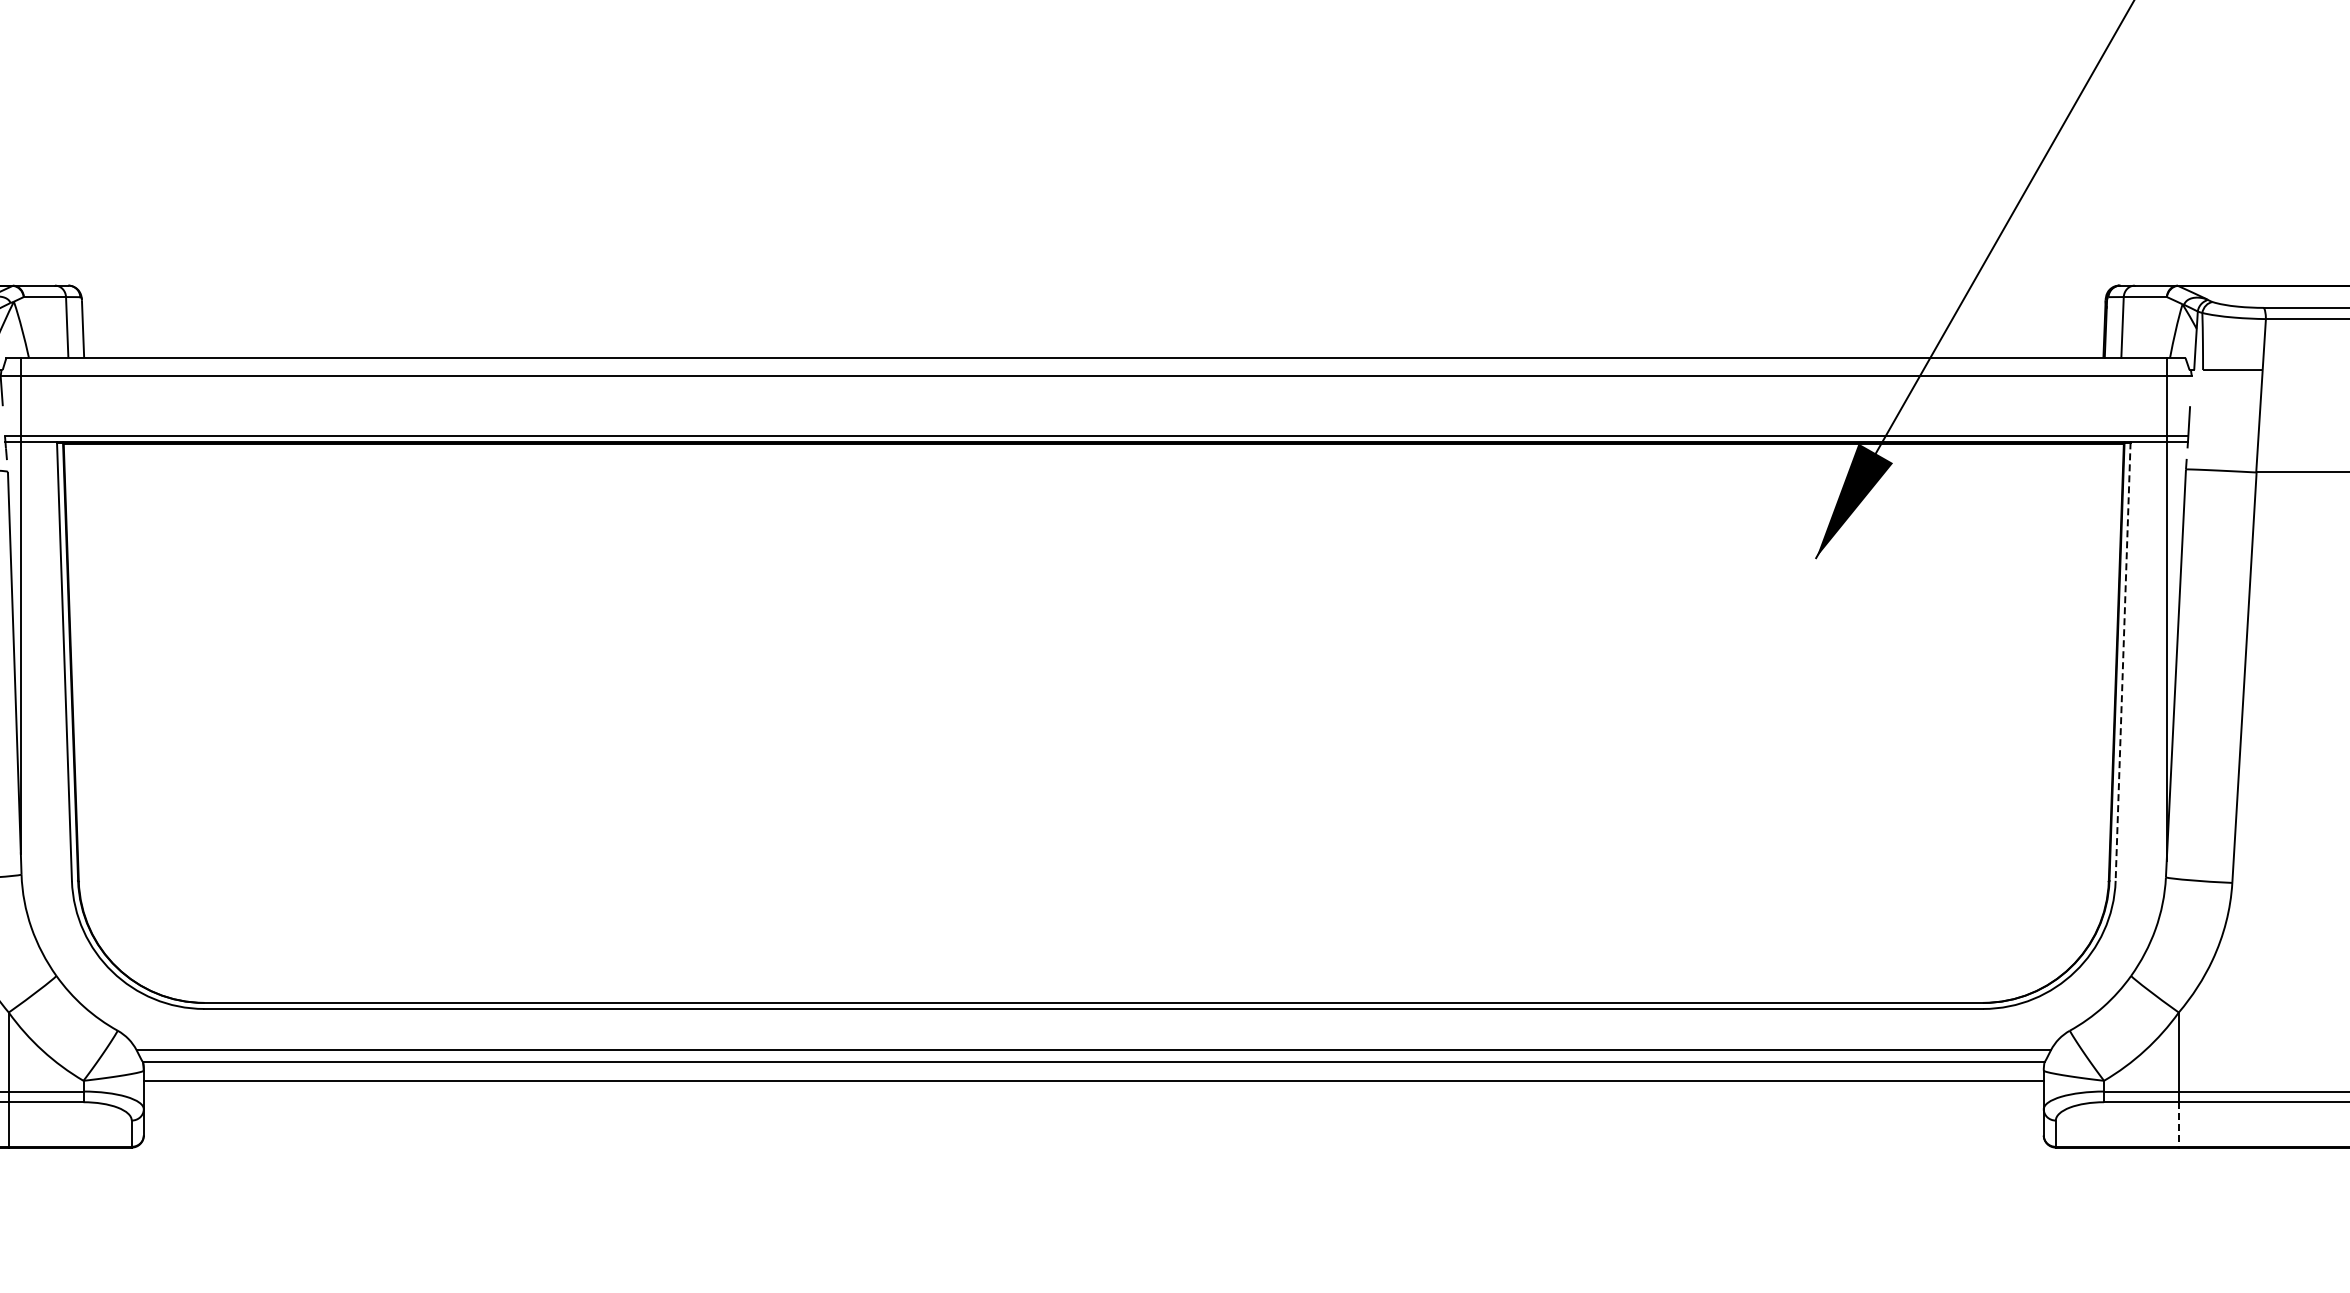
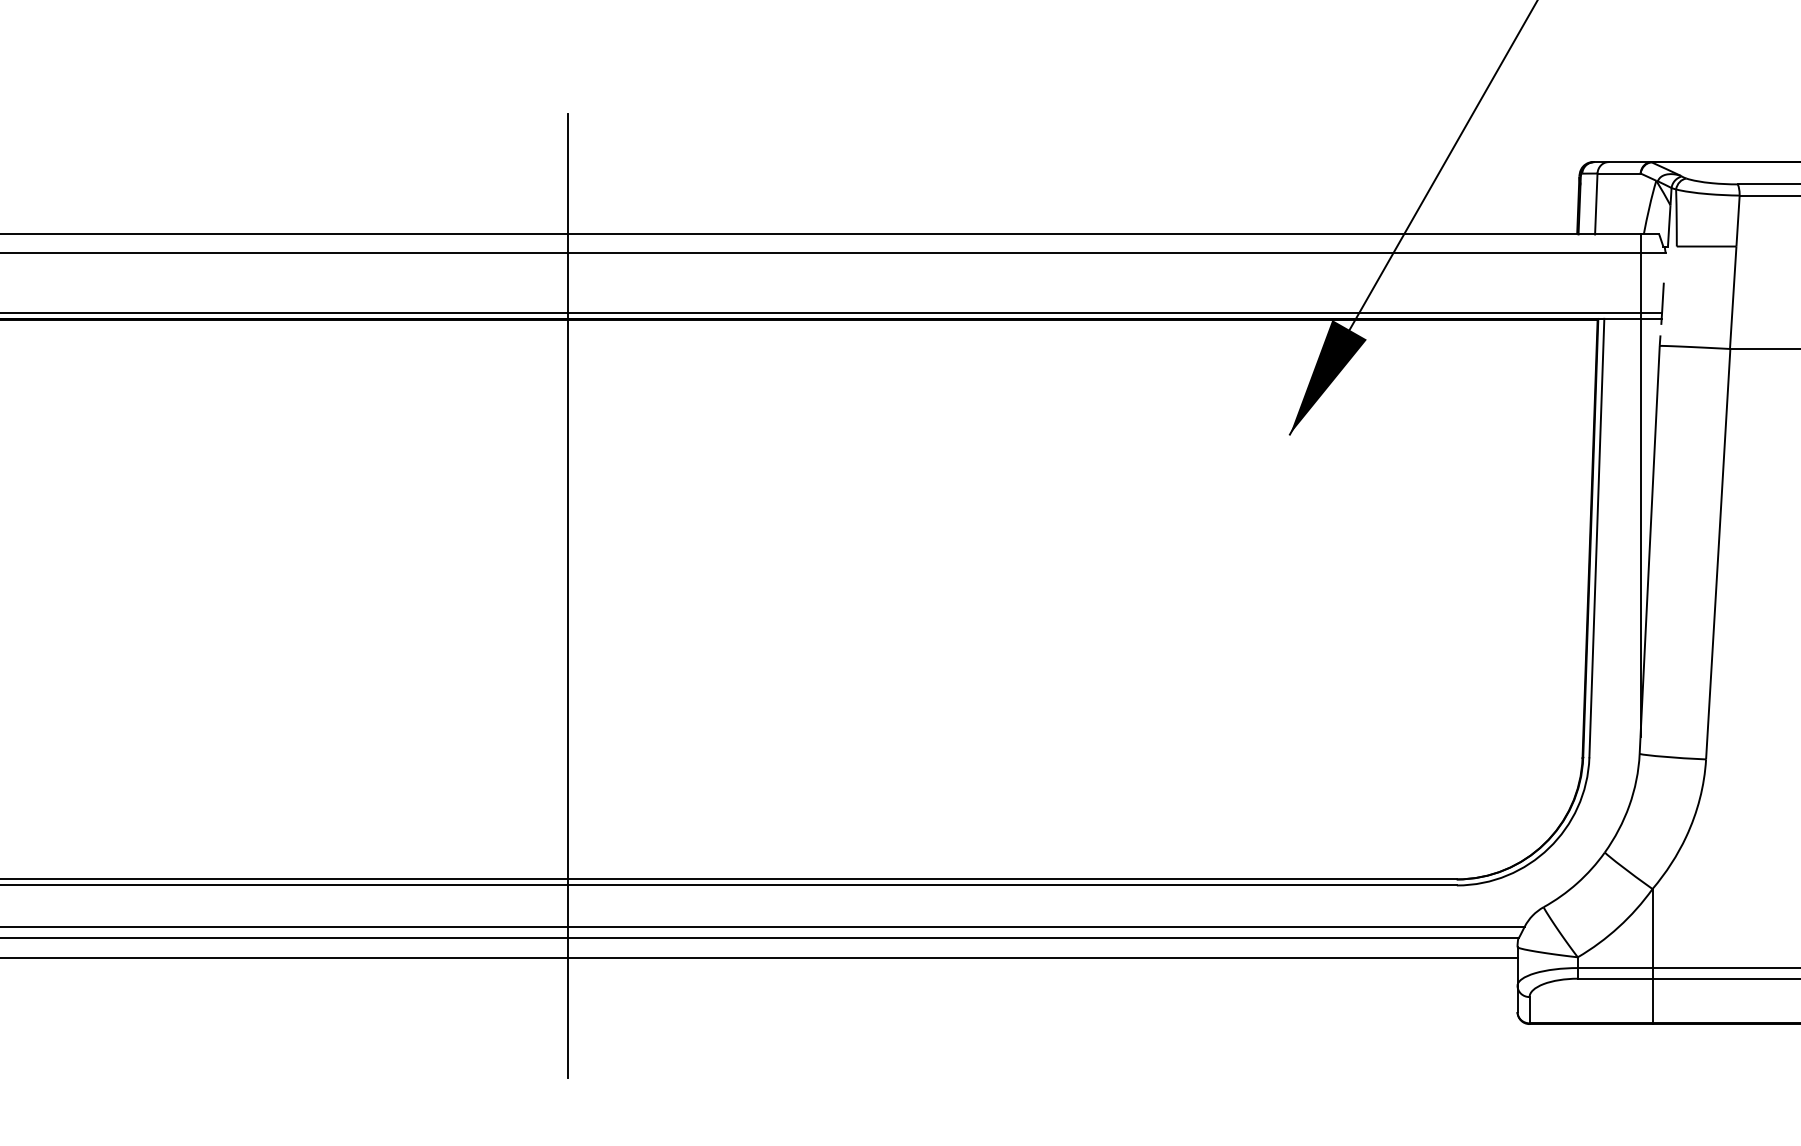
line: (2123, 662) -> (1597, 539), dashed -> solid
line: (1093, 719) -> (567, 596), added
line: (2178, 1125) -> (1652, 1002), dashed -> solid

